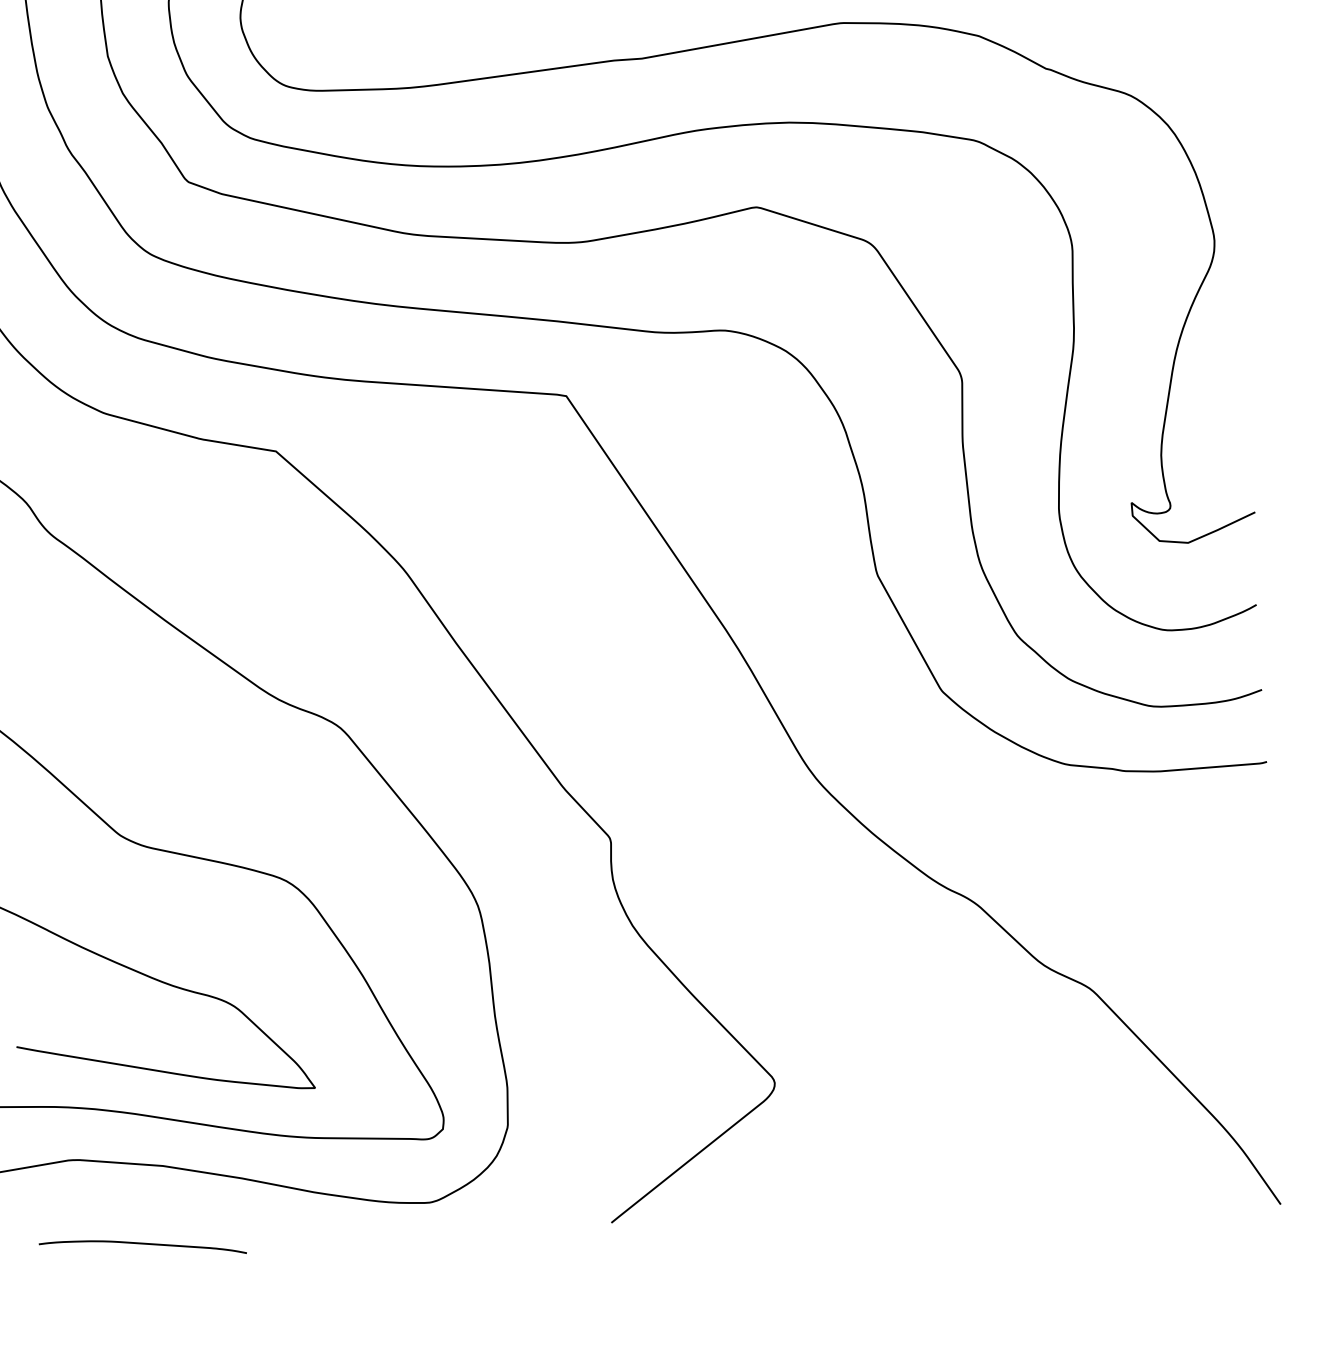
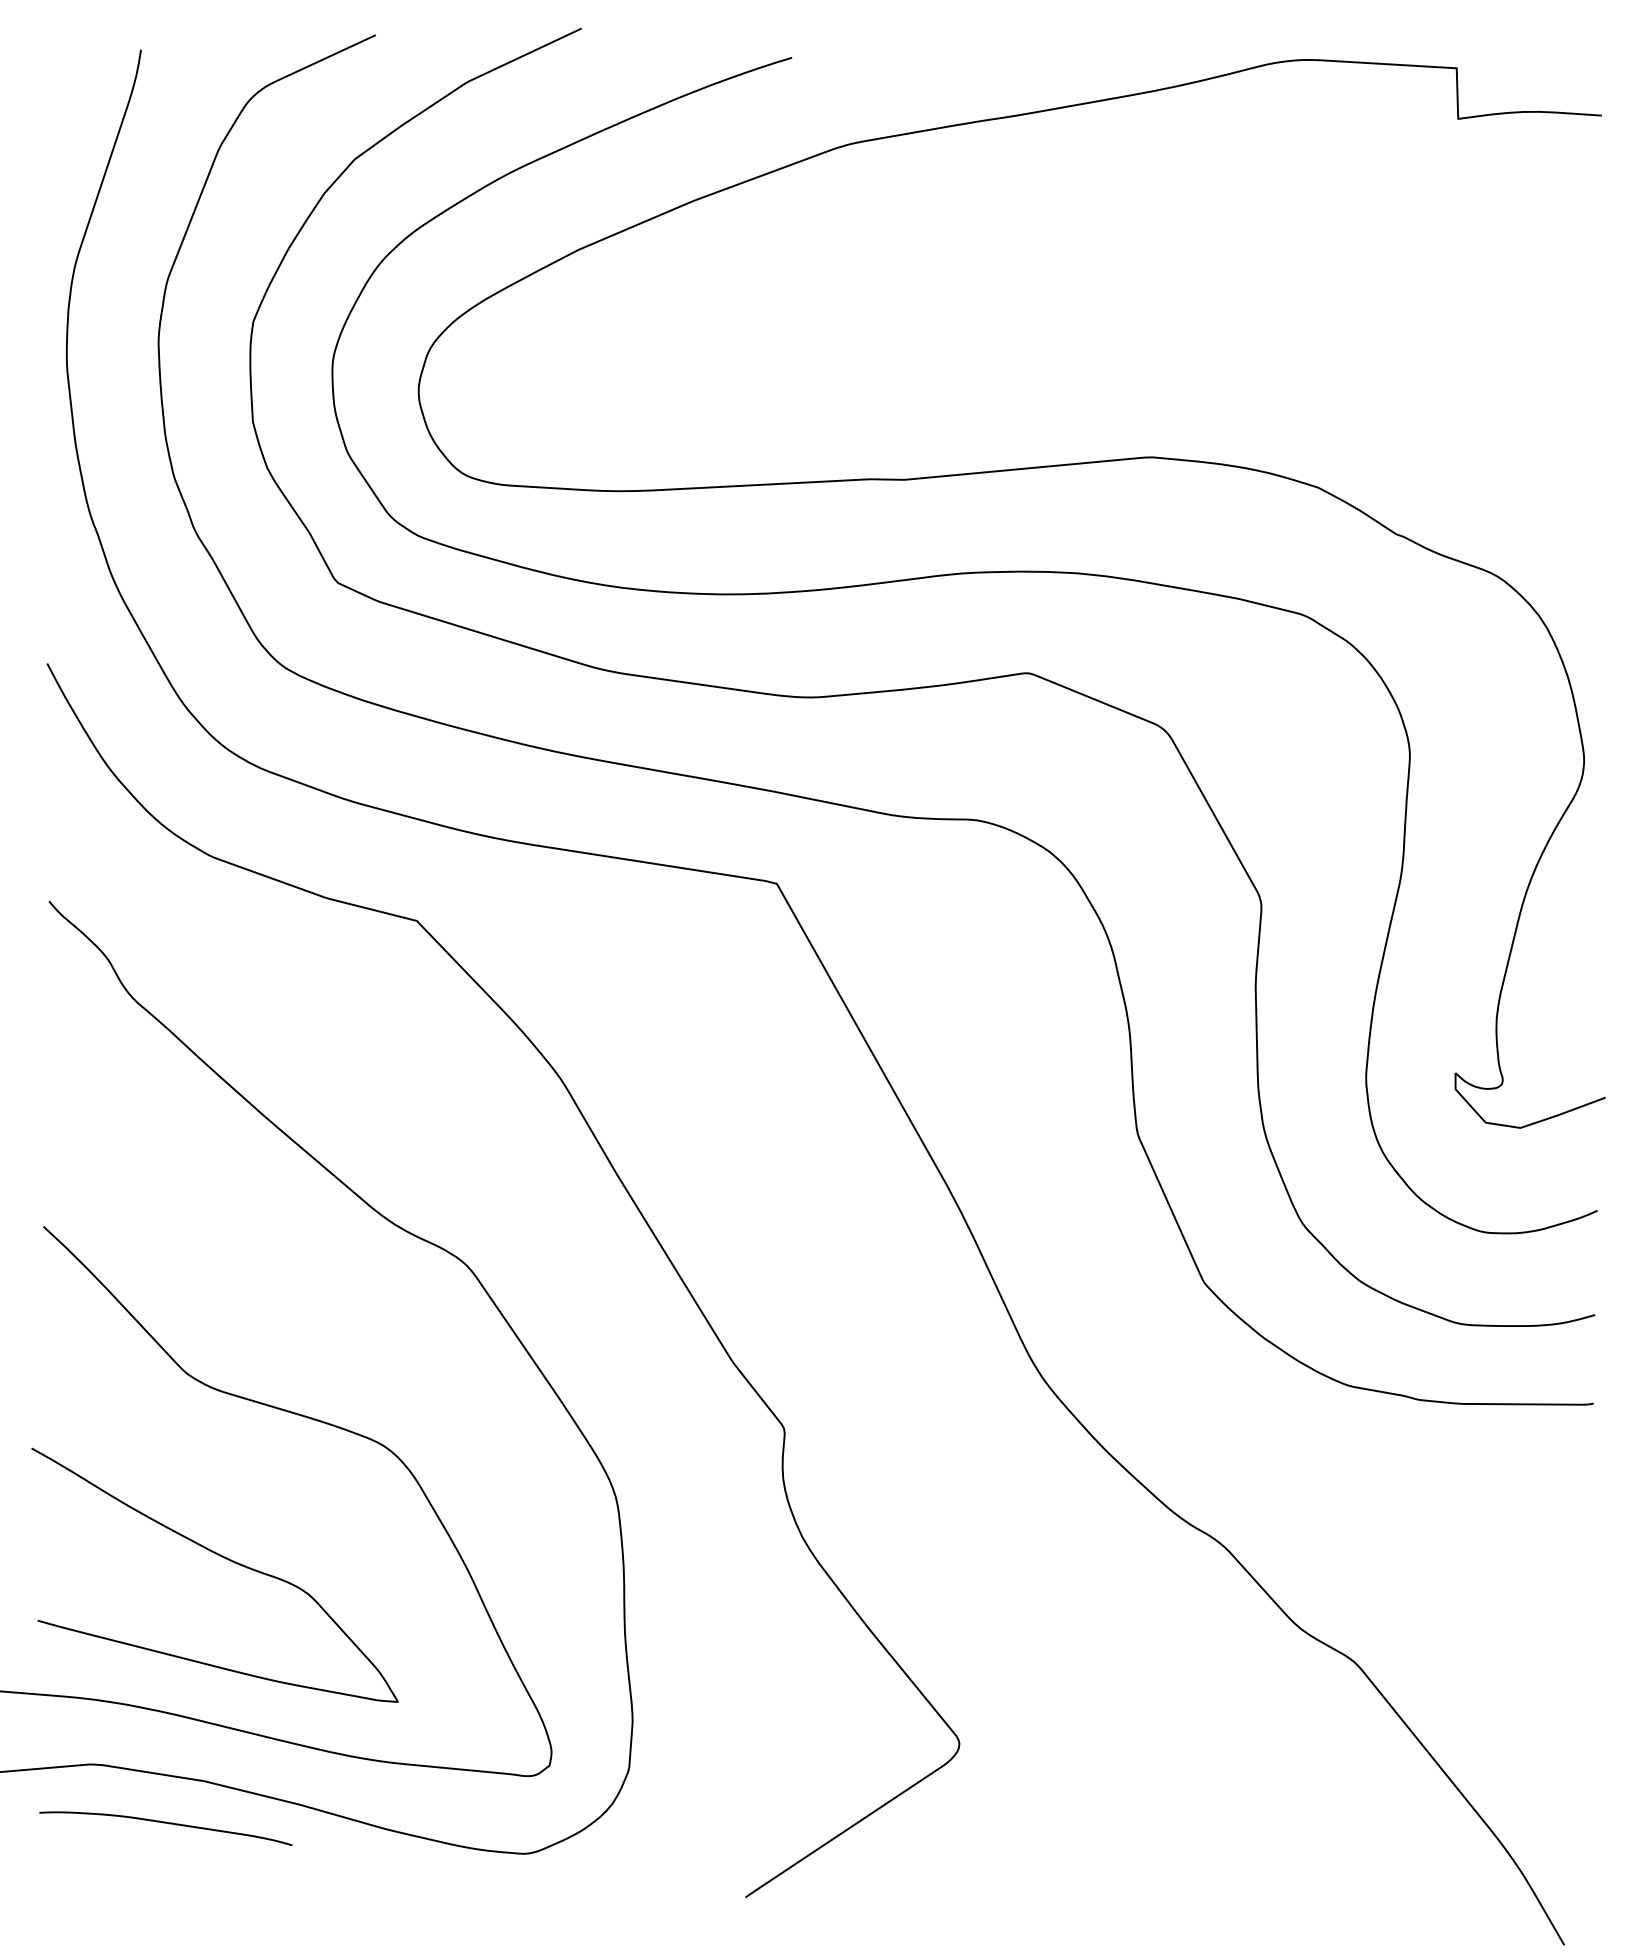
curve: (142, 1244) -> (165, 1823), moved

